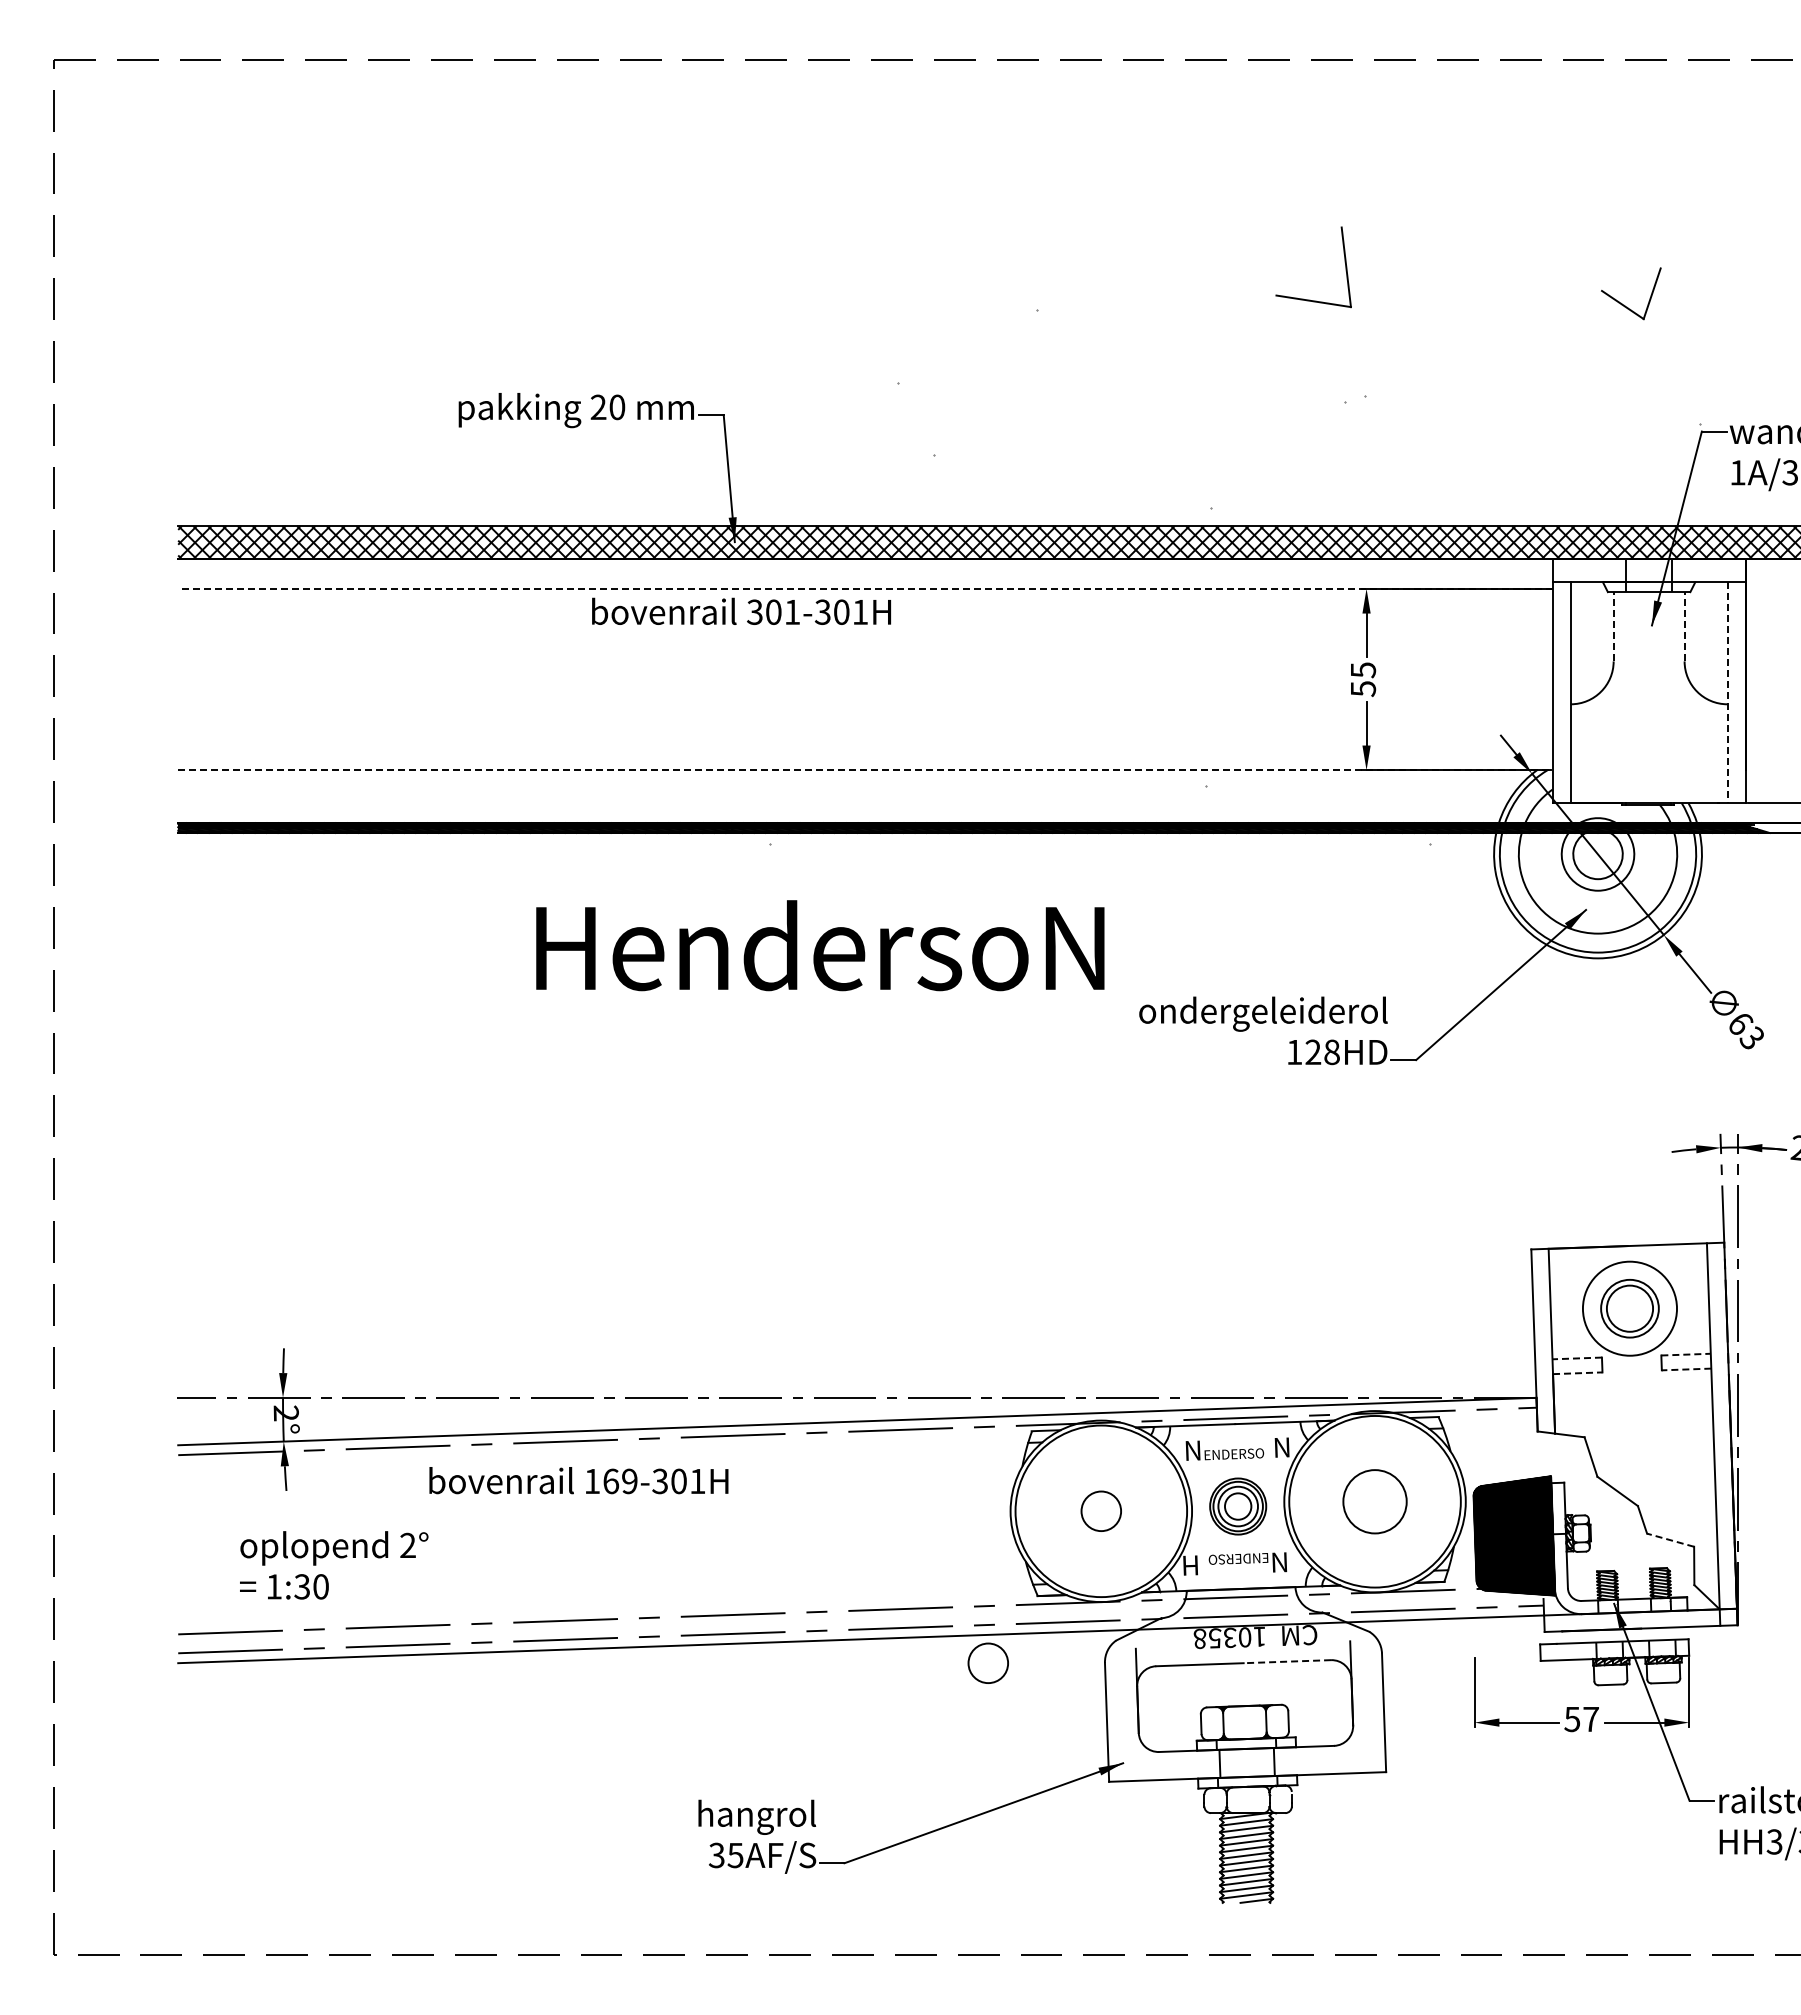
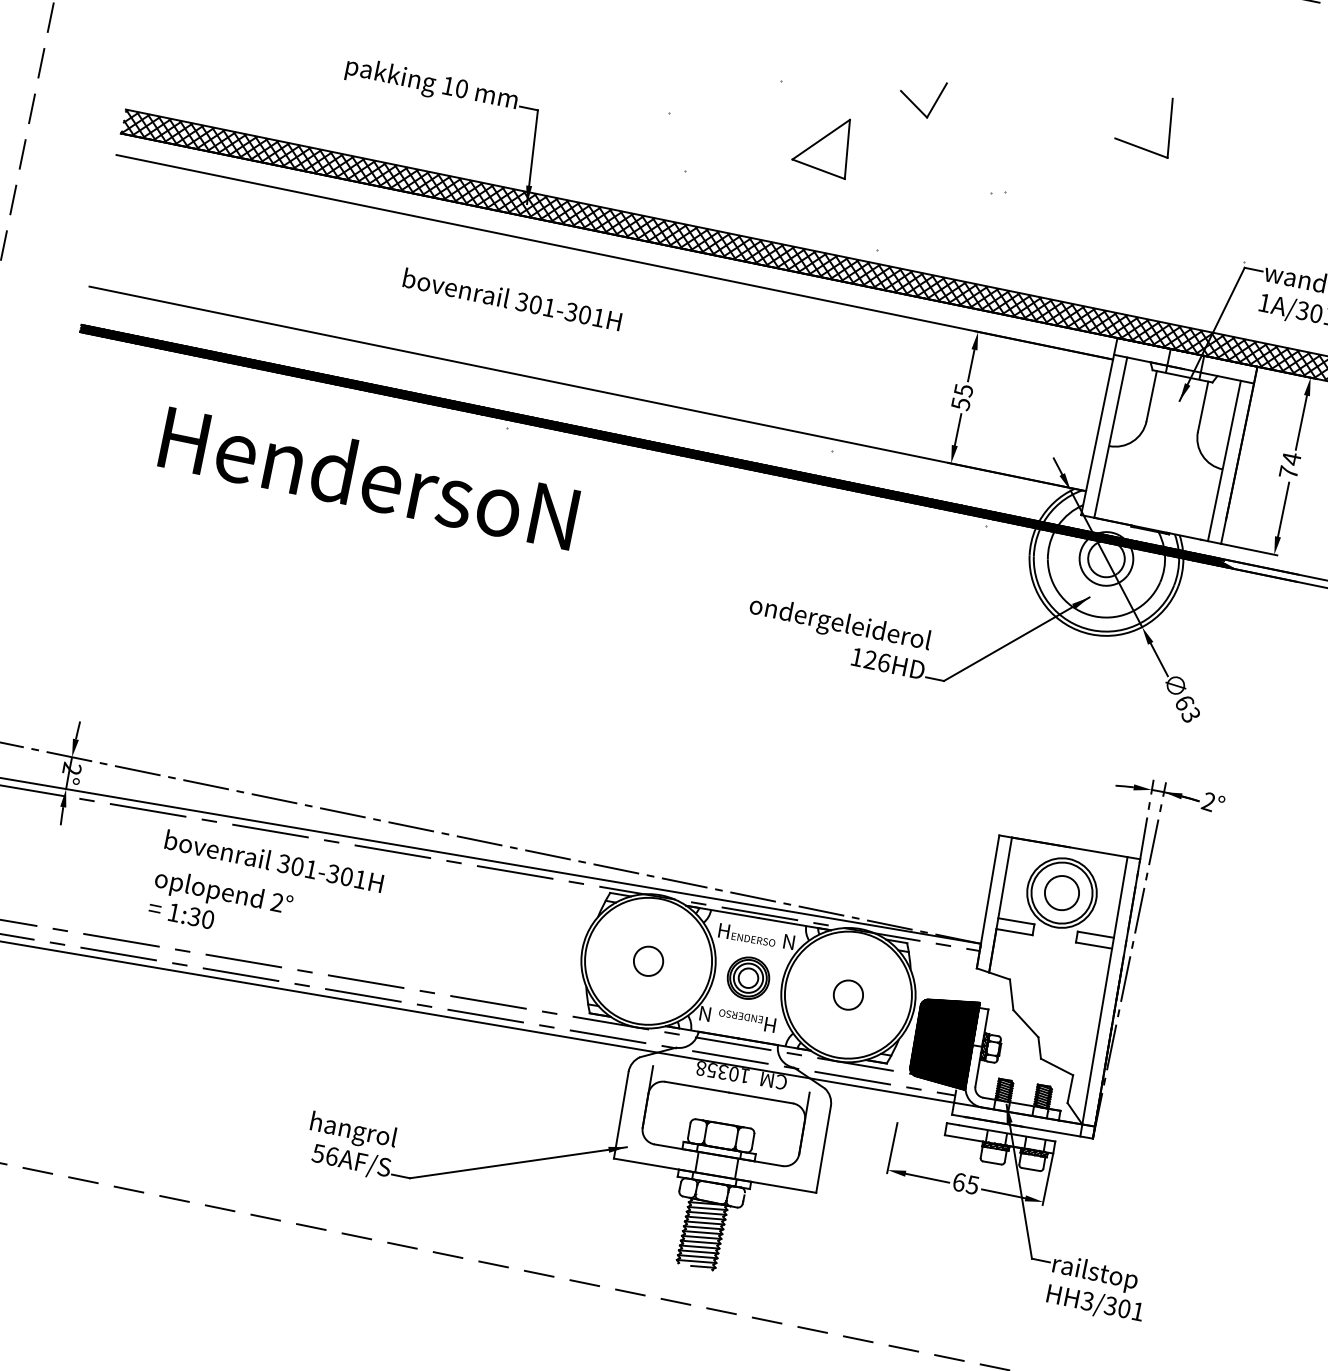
part: (1344, 262) -> (1169, 124), moved
part: (1625, 305) -> (915, 105), moved
part: (1111, 382) -> (823, 144), added
text: (598, 406) -> (448, 85), 20 -> 10
line: (864, 588) -> (614, 256), dashed -> solid
text: (741, 610) -> (512, 298), moved
line: (1613, 626) -> (1151, 395), dashed -> solid
line: (1684, 626) -> (1203, 406), dashed -> solid
line: (1727, 692) -> (1224, 460), dashed -> solid
line: (865, 770) -> (587, 389), dashed -> solid
text: (820, 945) -> (369, 476), moved
text: (1331, 1052) -> (883, 662), 128HD -> 126HD
circle: (1629, 1308) -> (1061, 892), size x1.43
line: (1686, 1354) -> (1096, 934), dashed -> solid
line: (1577, 1358) -> (1016, 921), dashed -> solid
line: (1686, 1369) -> (1093, 945), dashed -> solid
line: (1577, 1373) -> (1014, 932), dashed -> solid
text: (1194, 1450) -> (725, 931), N -> H
text: (610, 1481) -> (297, 866), 169-301H -> 301-301H
circle: (1374, 1501) -> (848, 994), size x0.62
line: (1670, 1540) -> (1056, 1067), dashed -> solid
text: (1278, 1562) -> (769, 1024), N -> H
text: (334, 1565) -> (220, 906), moved
text: (1189, 1565) -> (704, 1013), H -> N
line: (1287, 1661) -> (761, 1097), dashed -> solid
circle: (987, 1662) -> (543, 1053), removed
text: (1581, 1719) -> (965, 1183), 57 -> 65
text: (726, 1855) -> (325, 1155), 35AF/S -> 56AF/S

